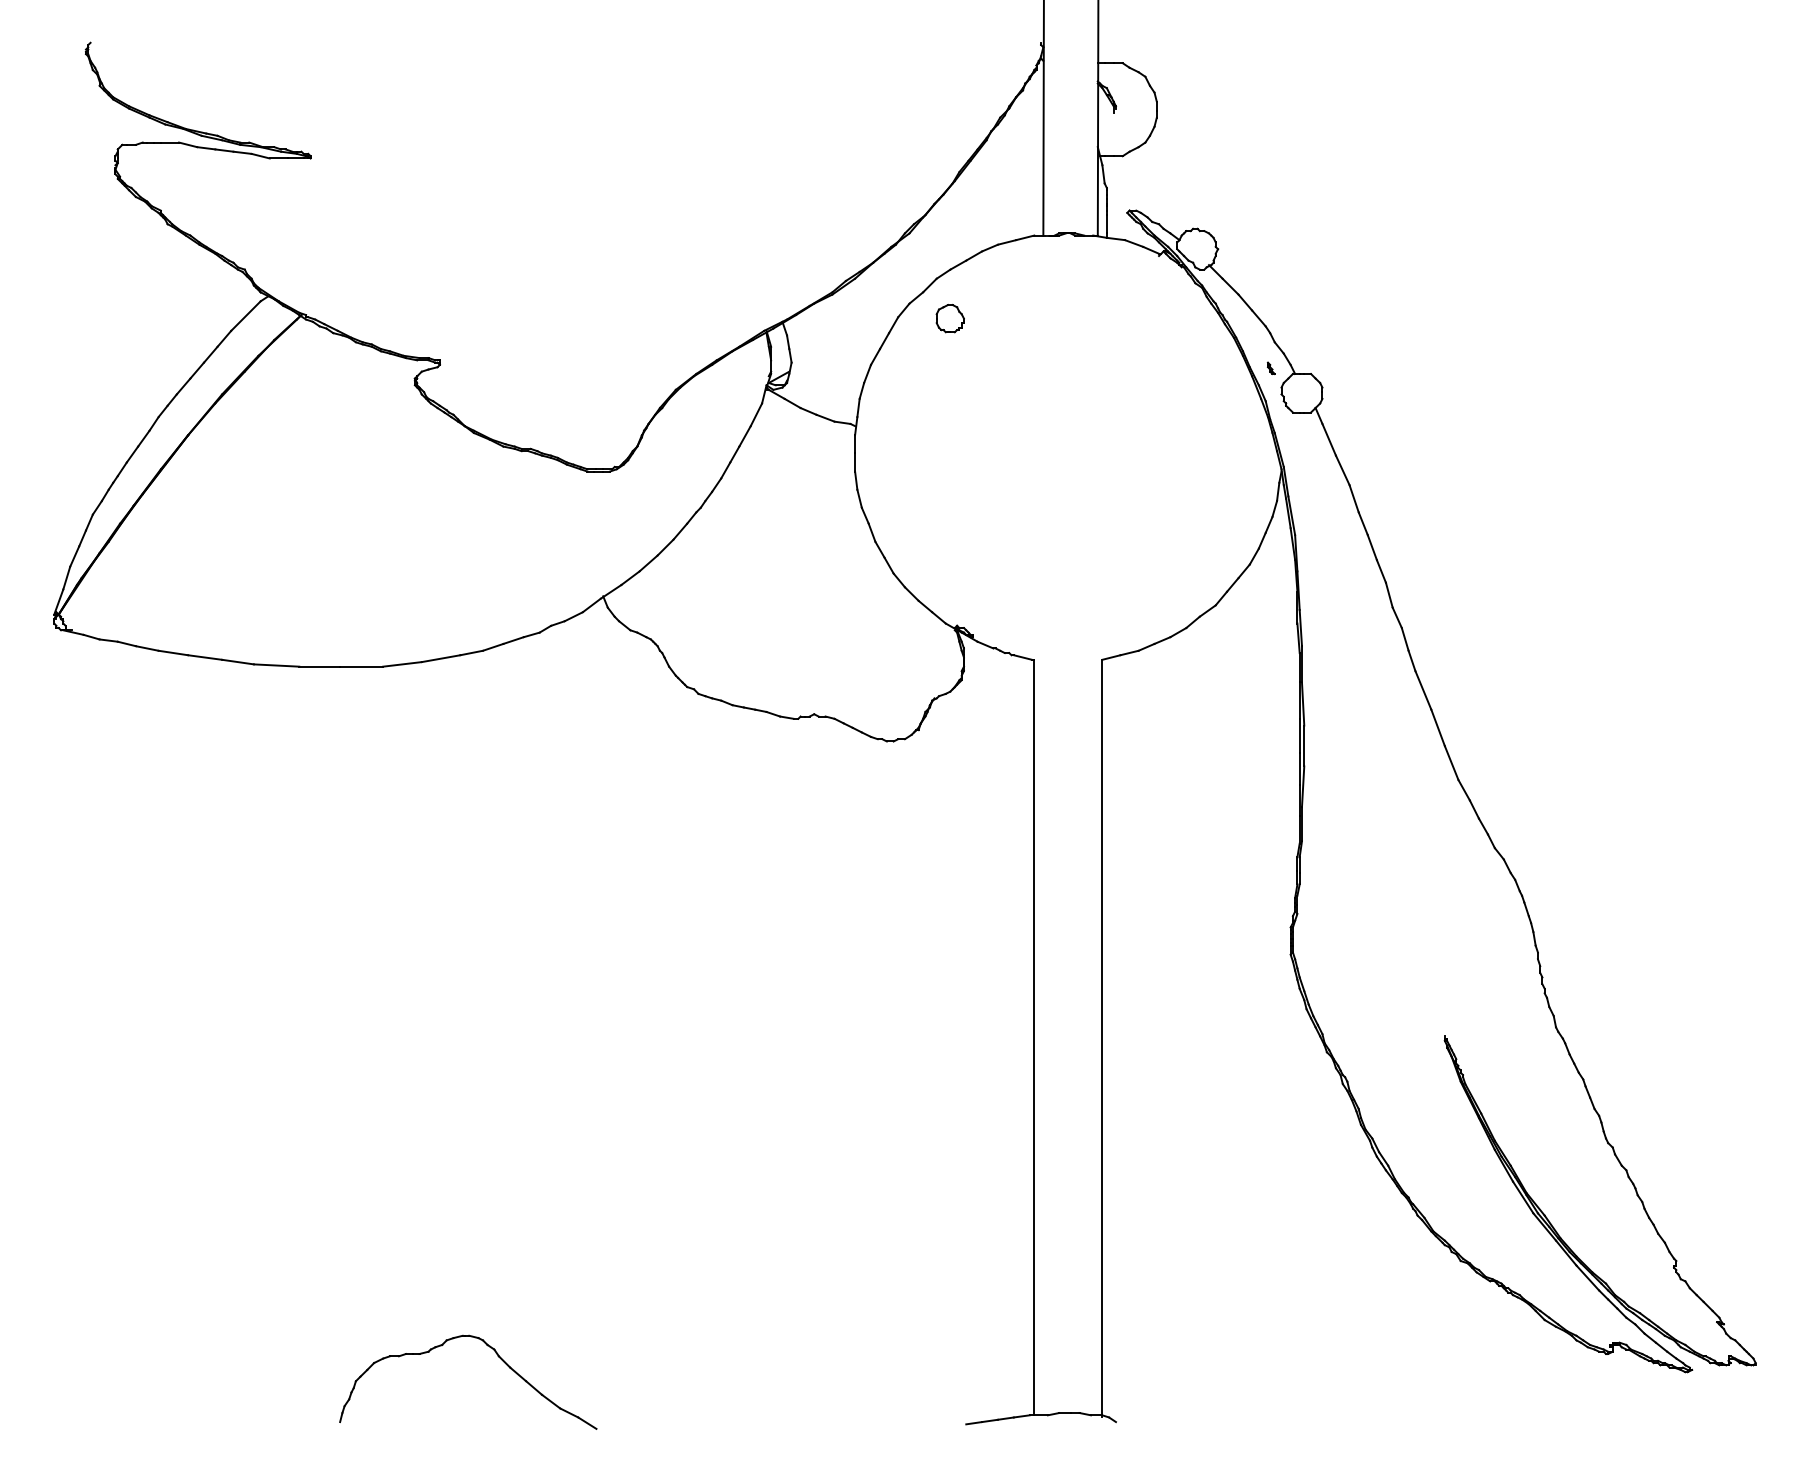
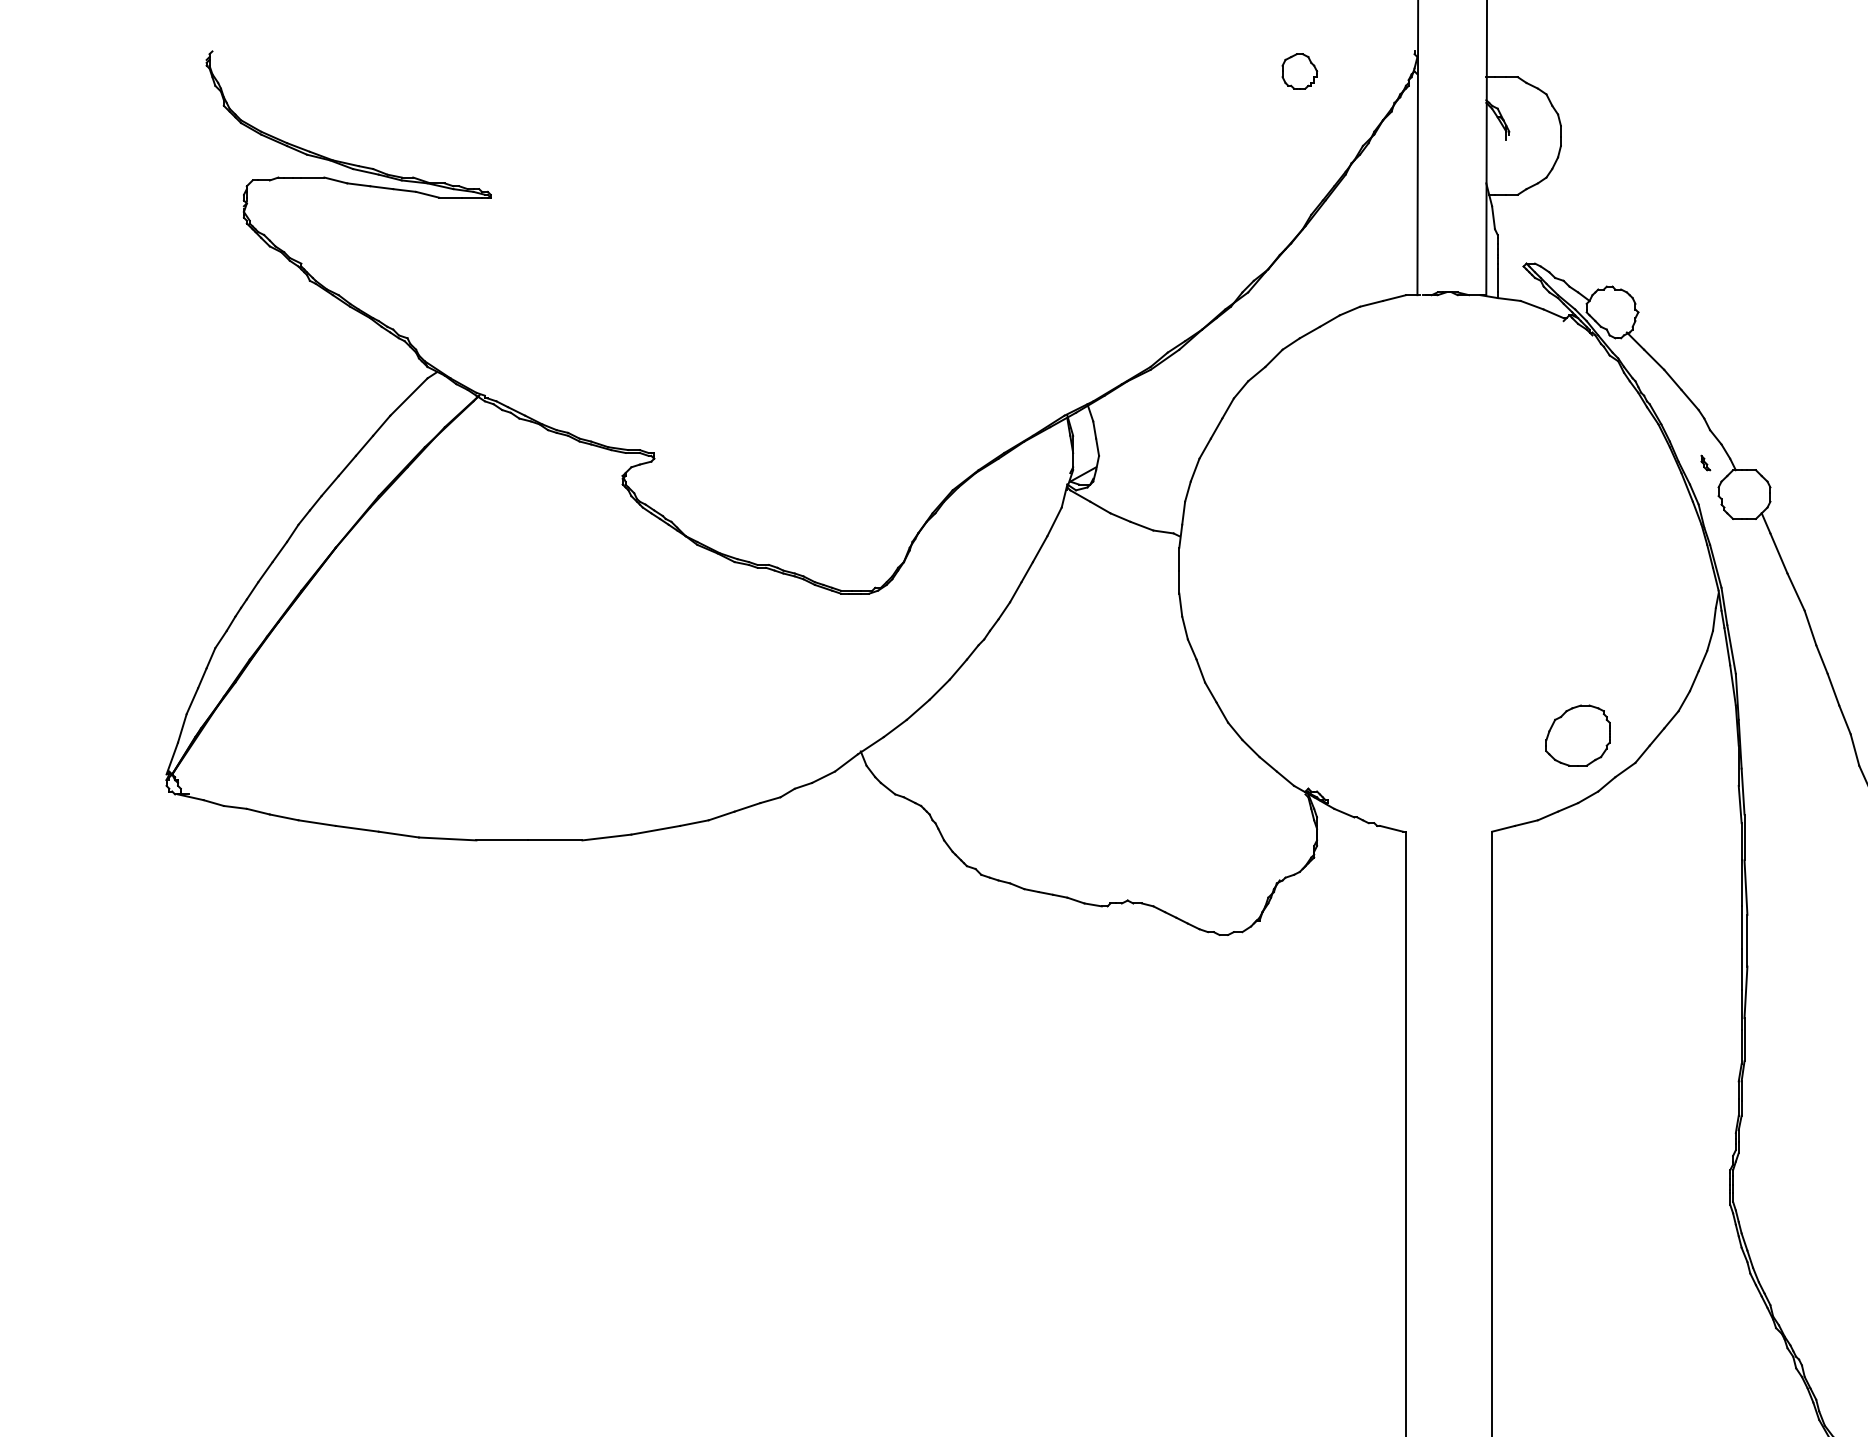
part: (949, 318) -> (1298, 71), moved
part: (1170, 583) -> (1578, 735), added

